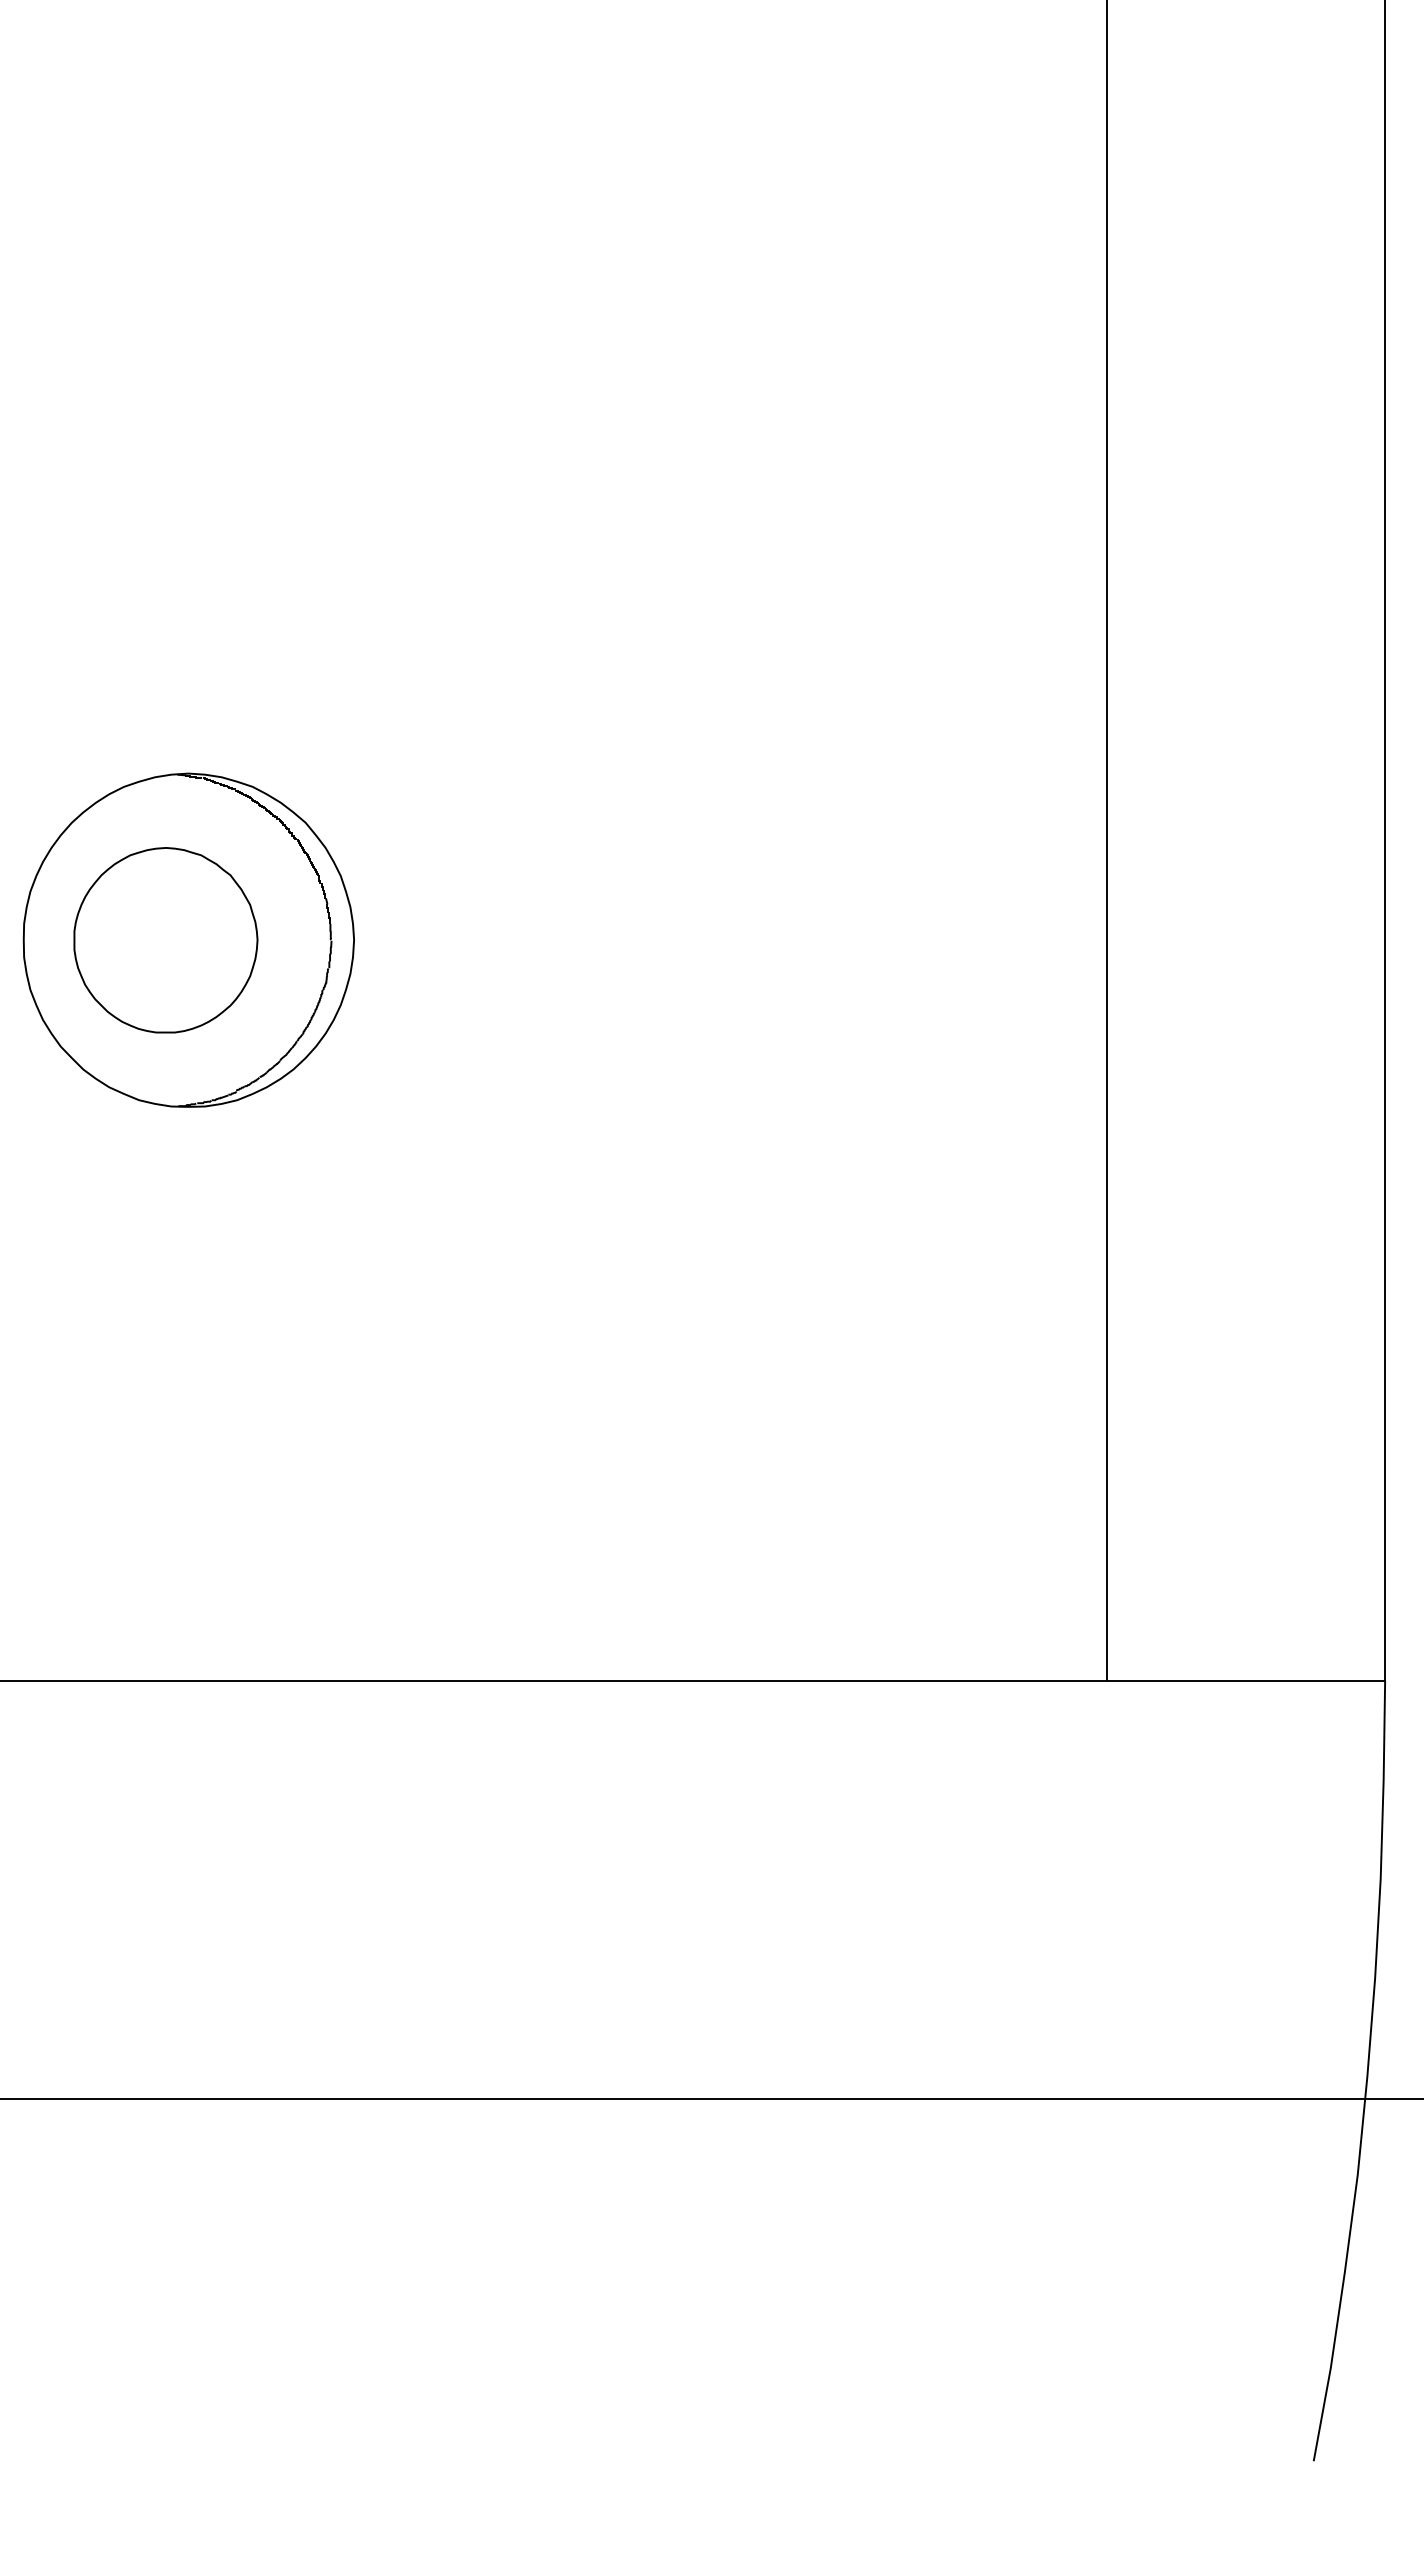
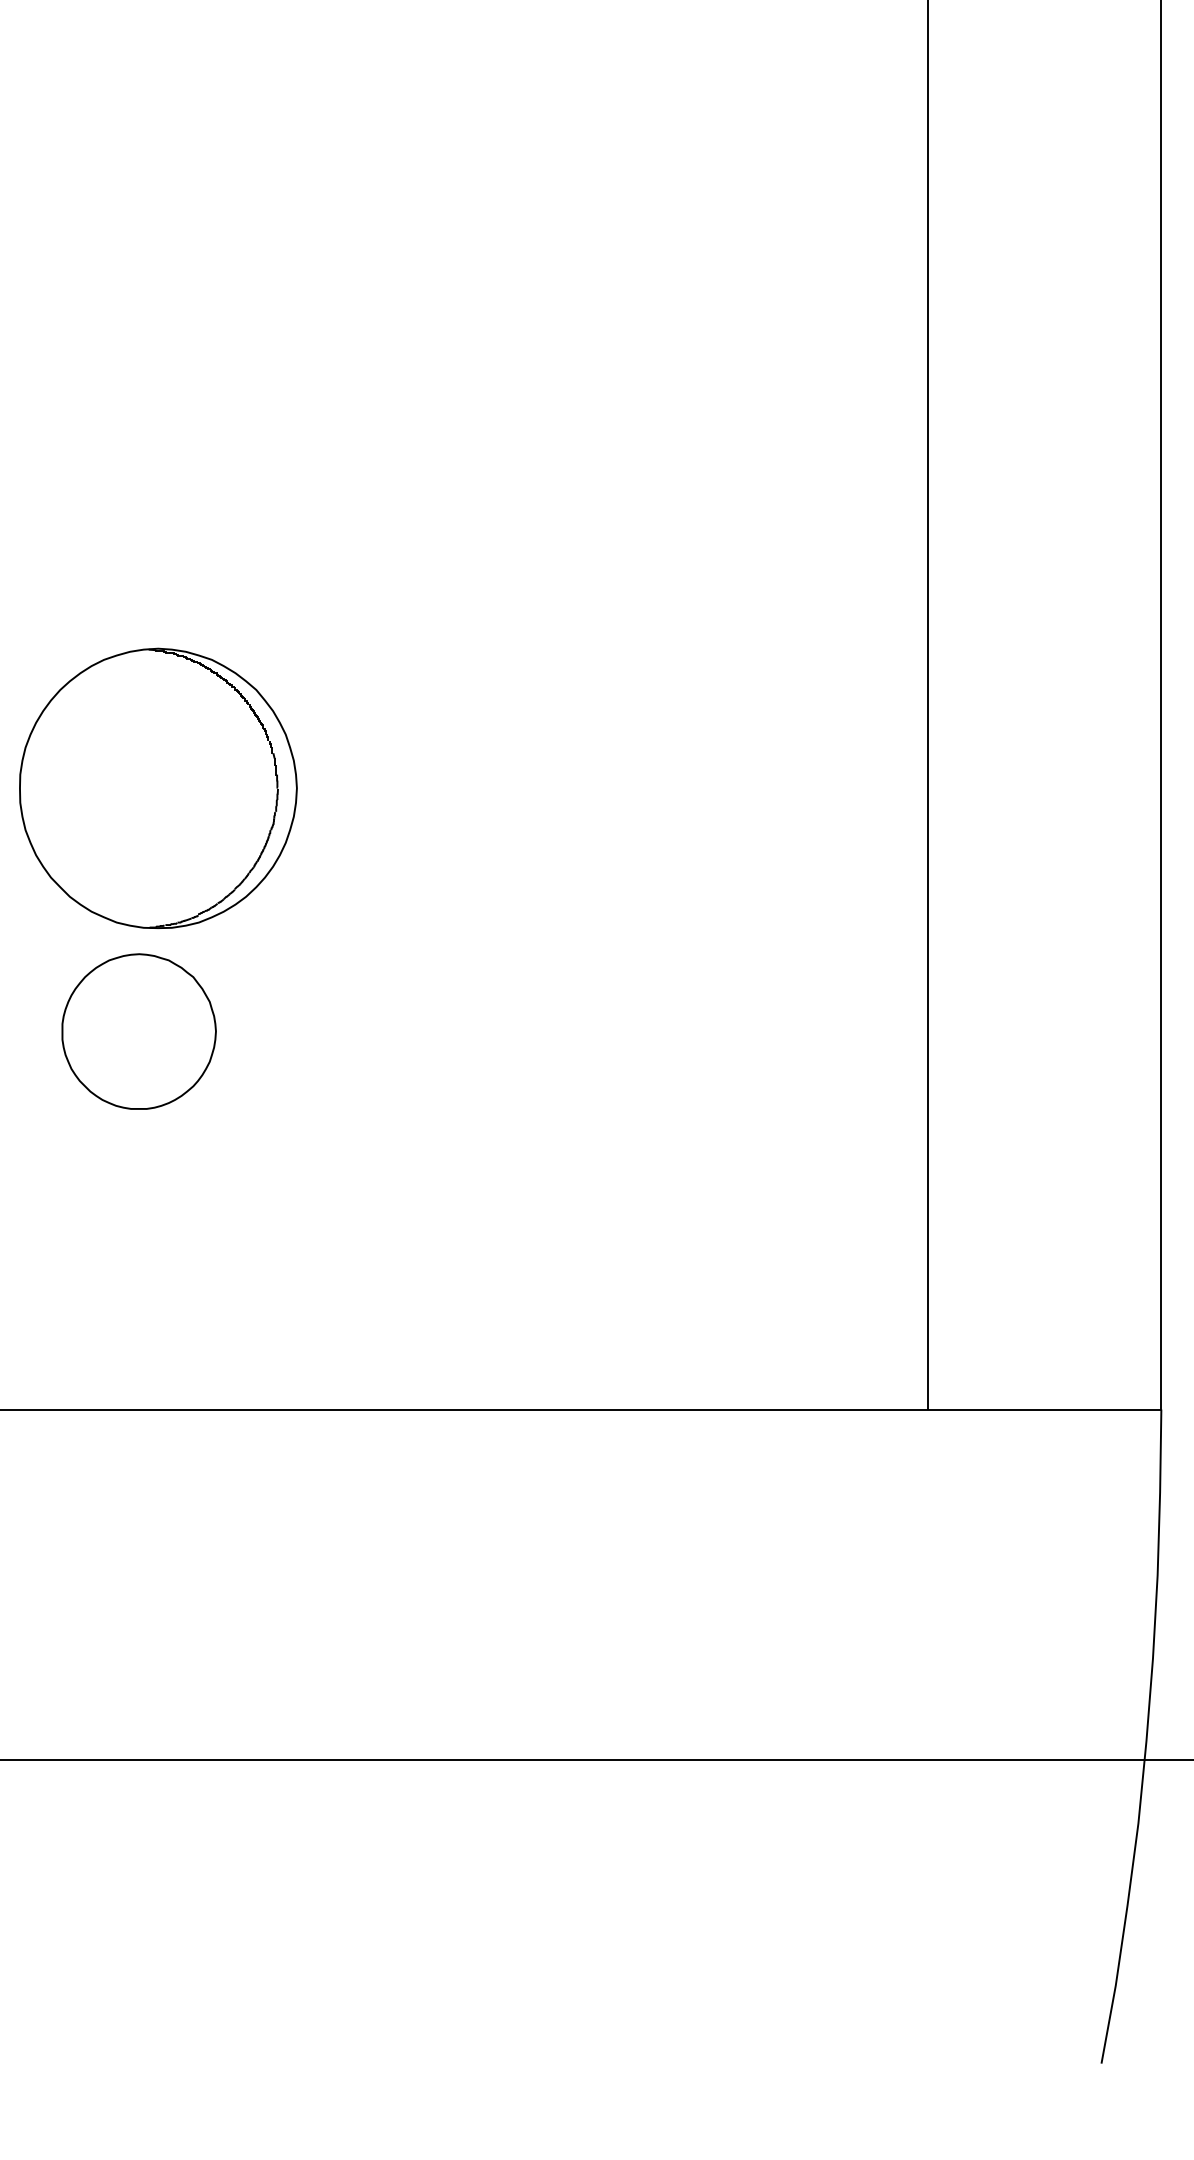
part: (165, 940) -> (138, 1031), moved

